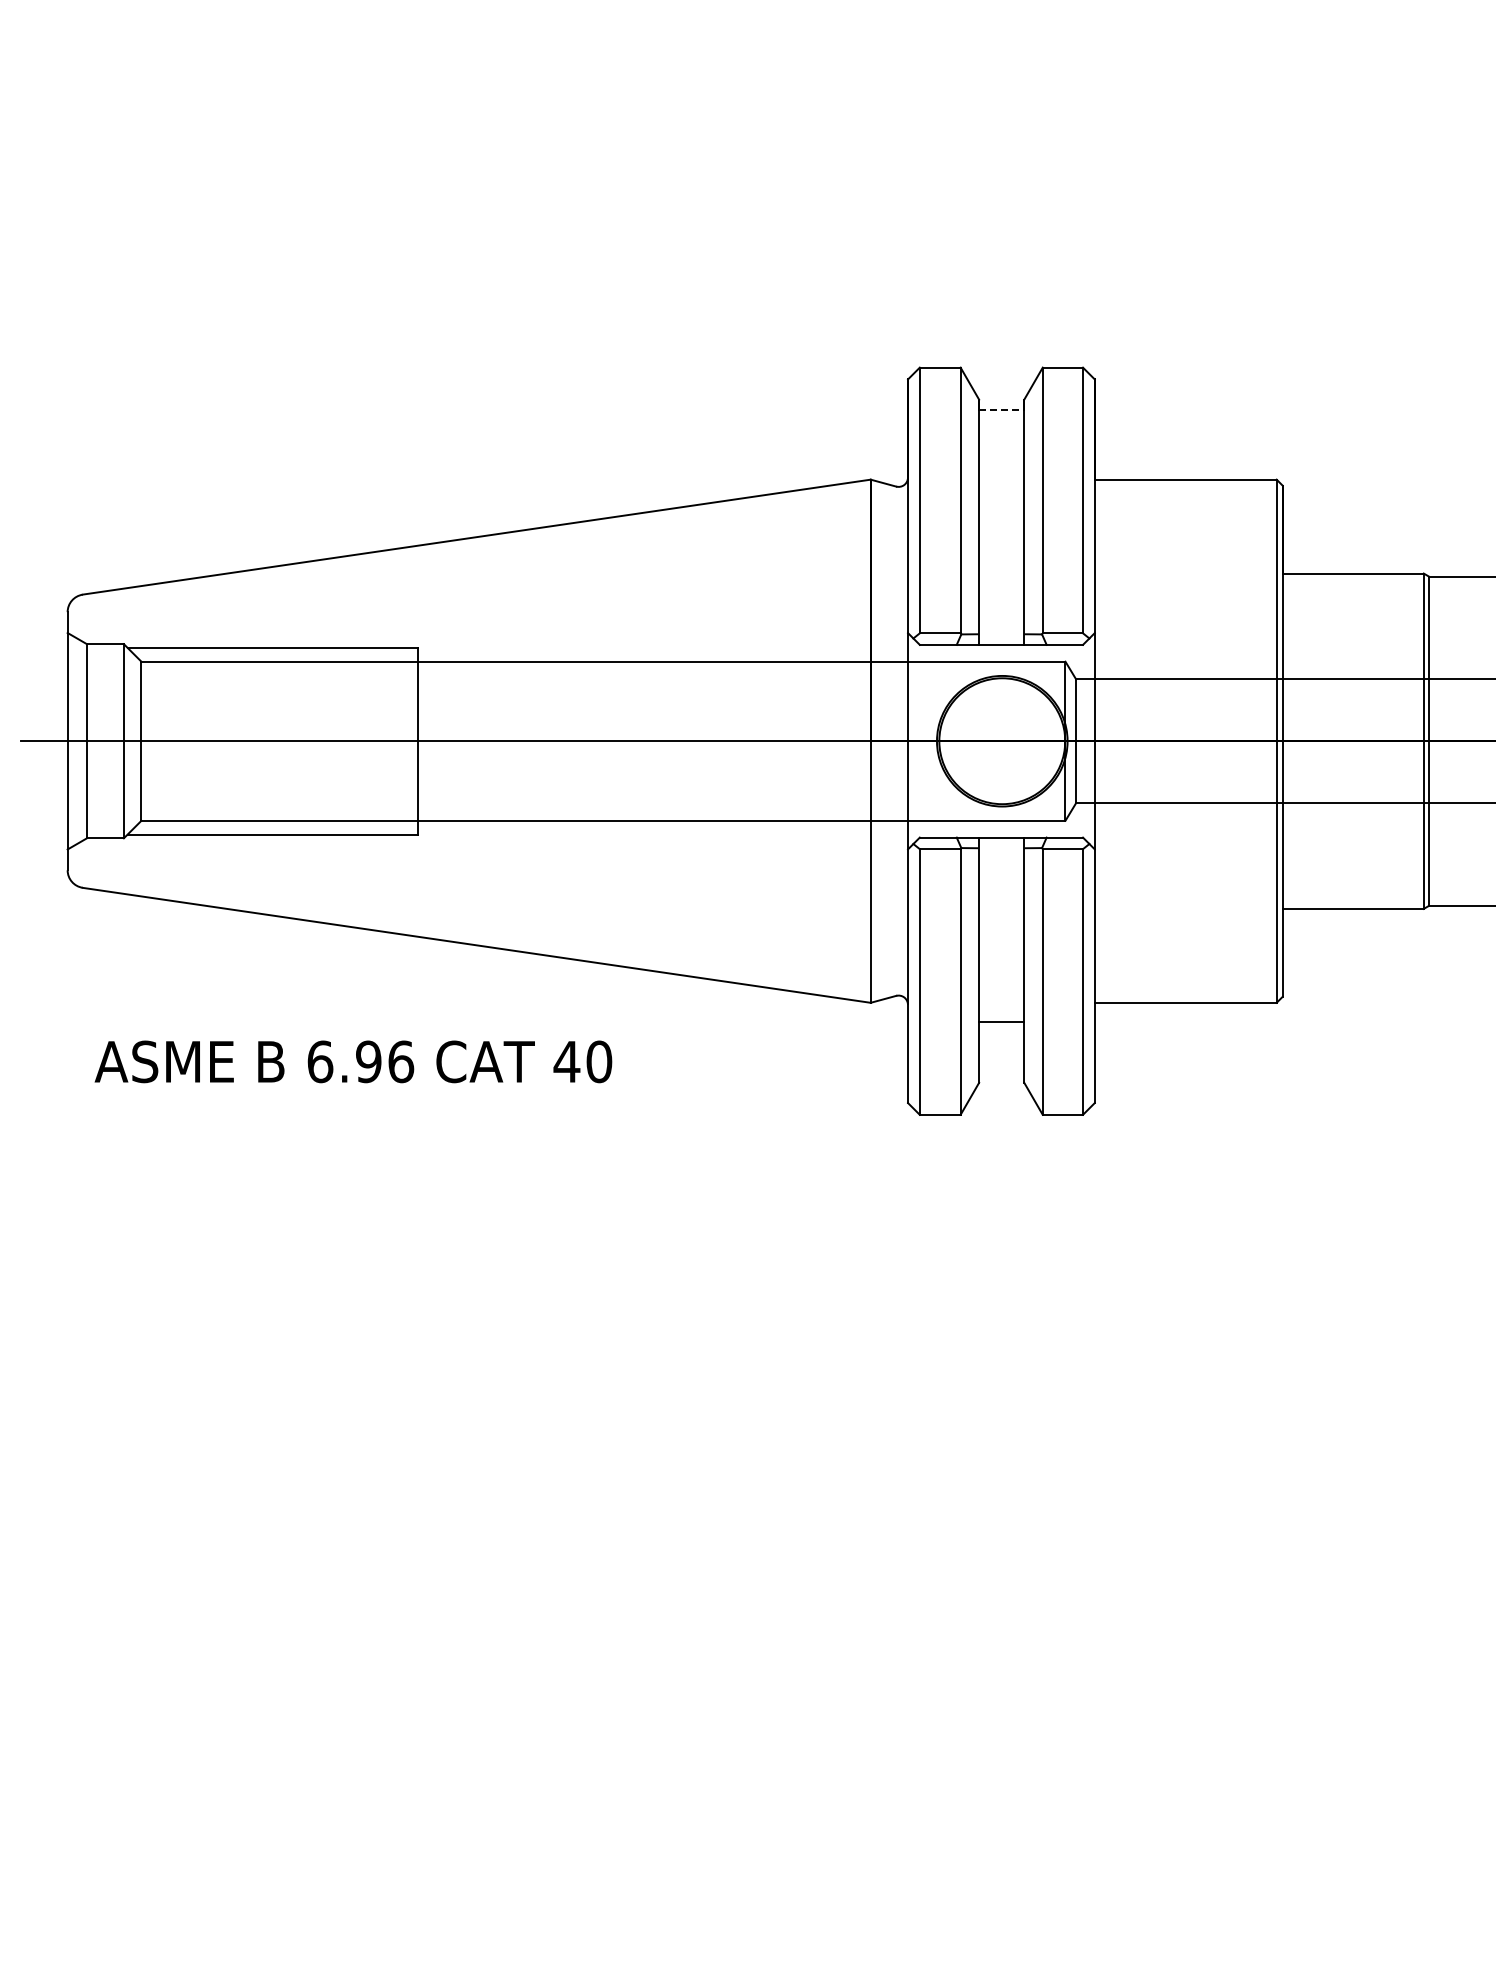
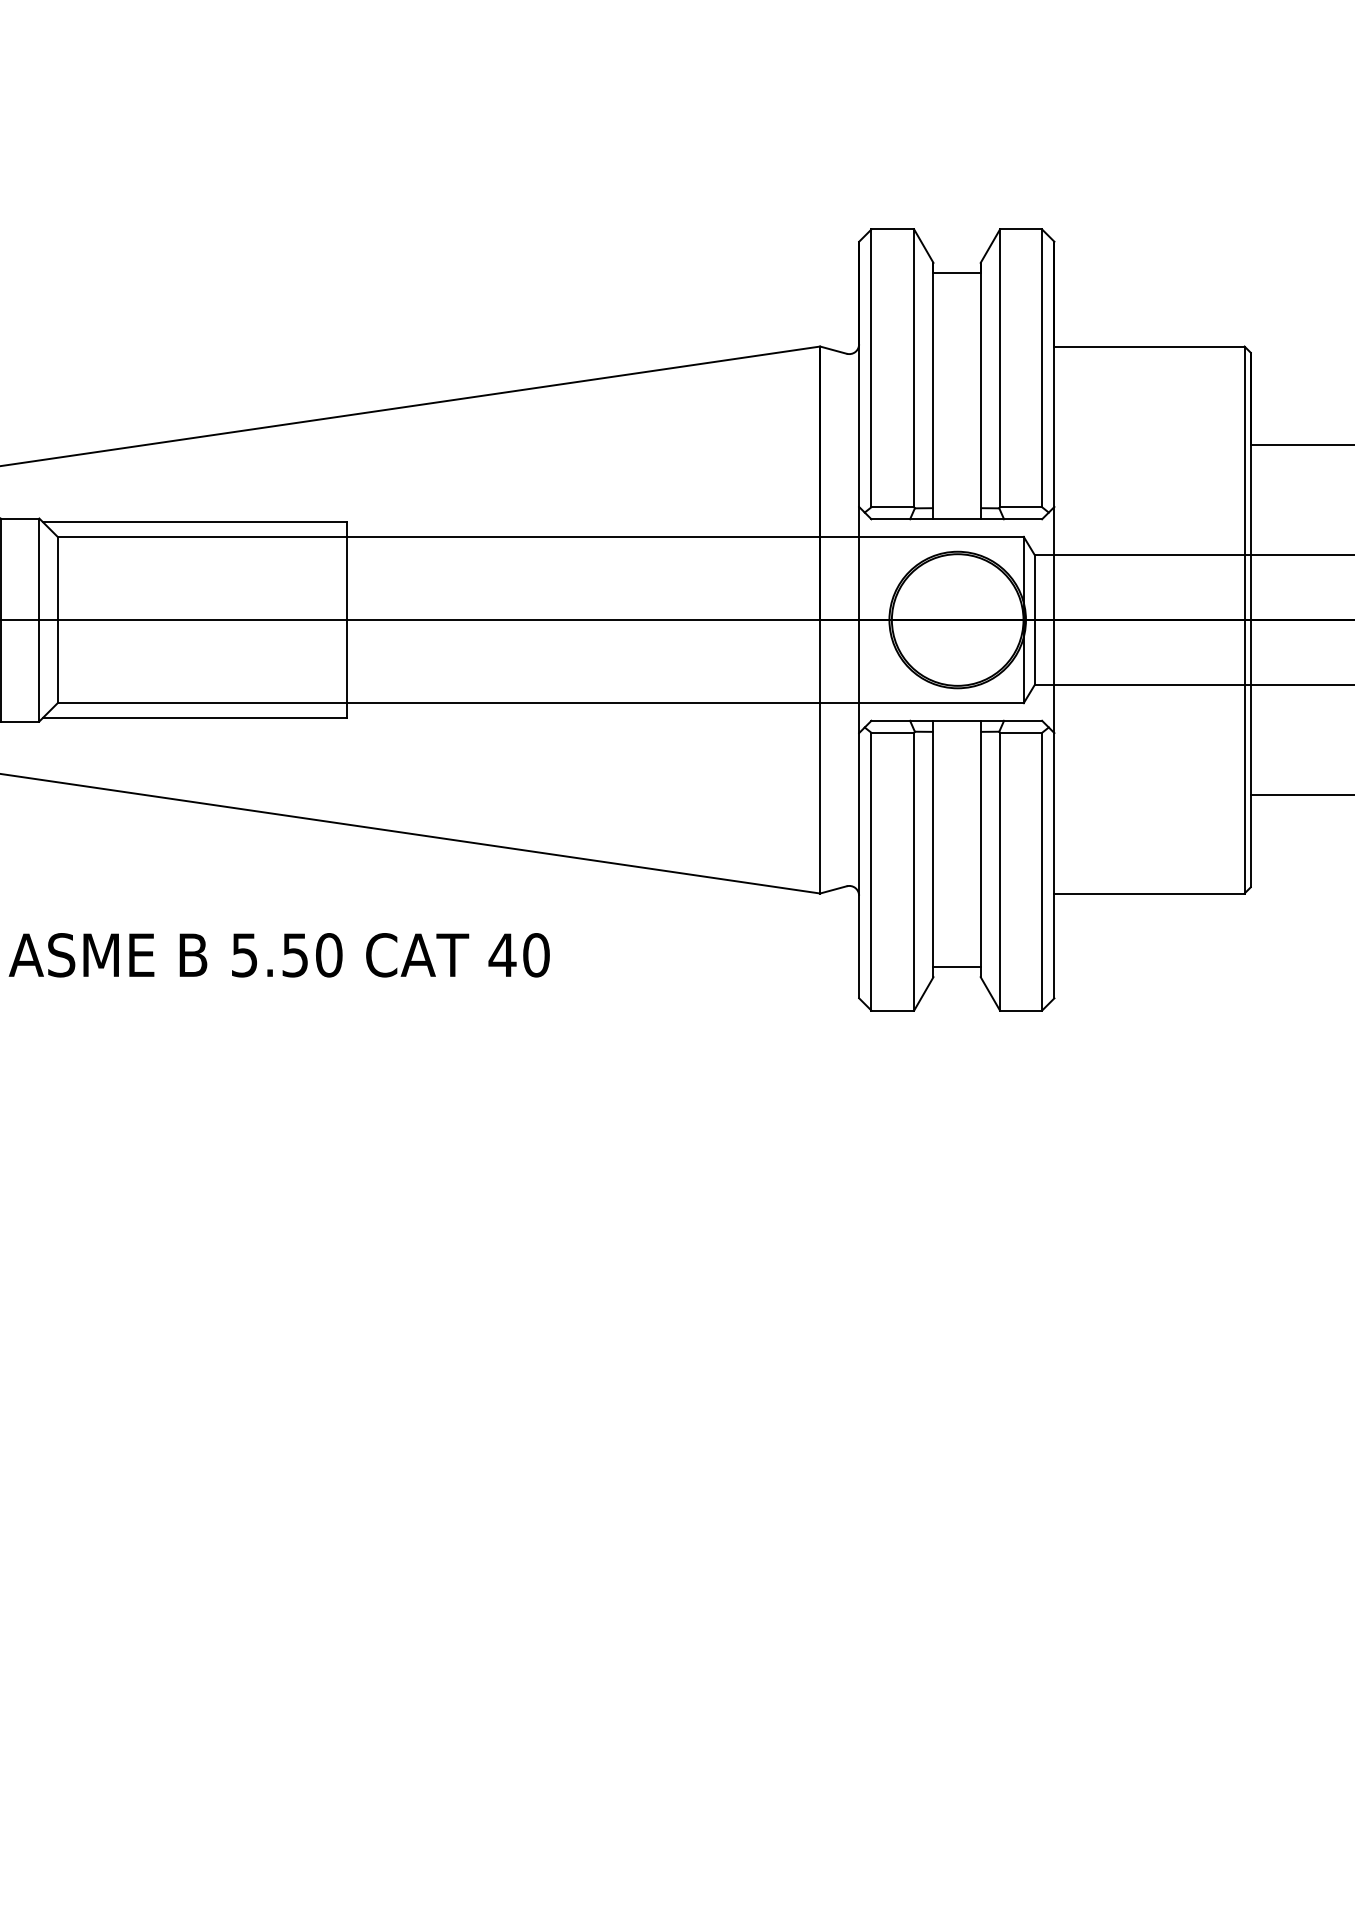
line: (1001, 409) -> (956, 273), dashed -> solid
line: (1001, 1021) -> (956, 966), moved
text: (360, 1061) -> (286, 954), 6.96 -> 5.50

